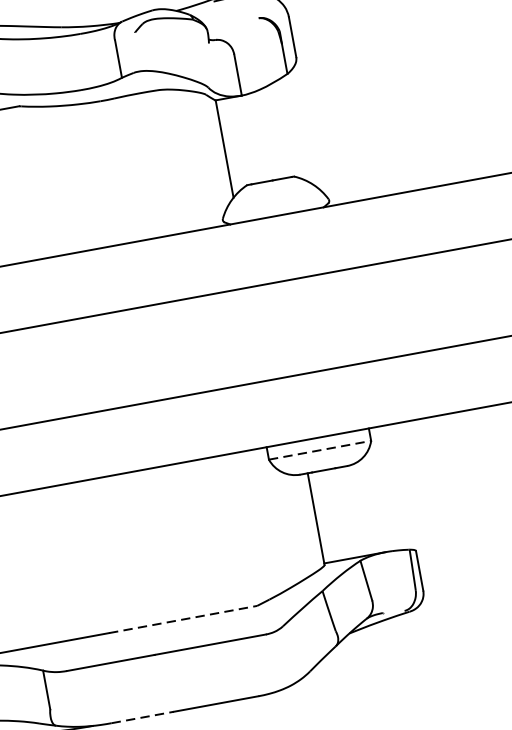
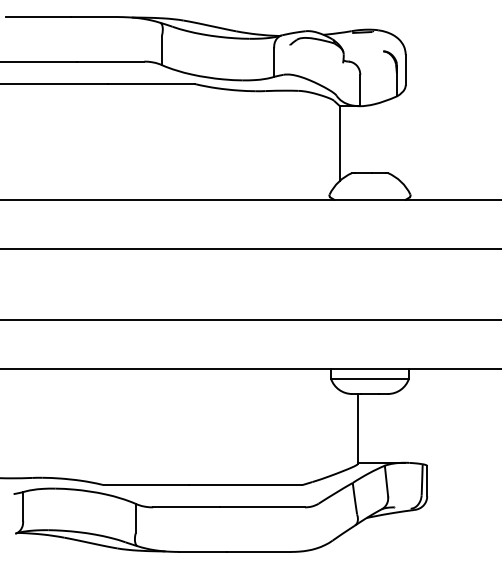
line: (320, 449) -> (370, 378), dashed -> solid
line: (182, 620) -> (245, 485), dashed -> solid
line: (142, 717) -> (202, 551), dashed -> solid

